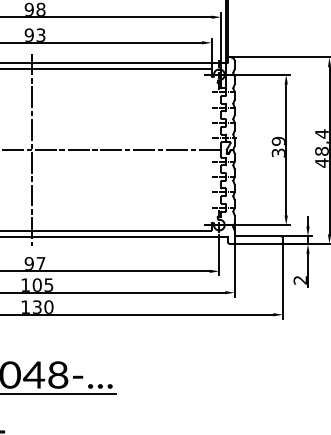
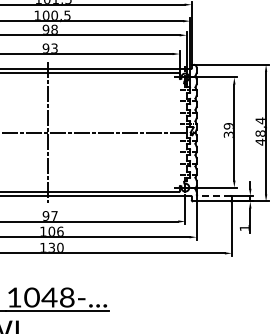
line: (257, 235) -> (213, 195), solid -> dashed
text: (298, 280) -> (243, 228), 2 -> 1
text: (49, 283) -> (60, 230), 105 -> 106

